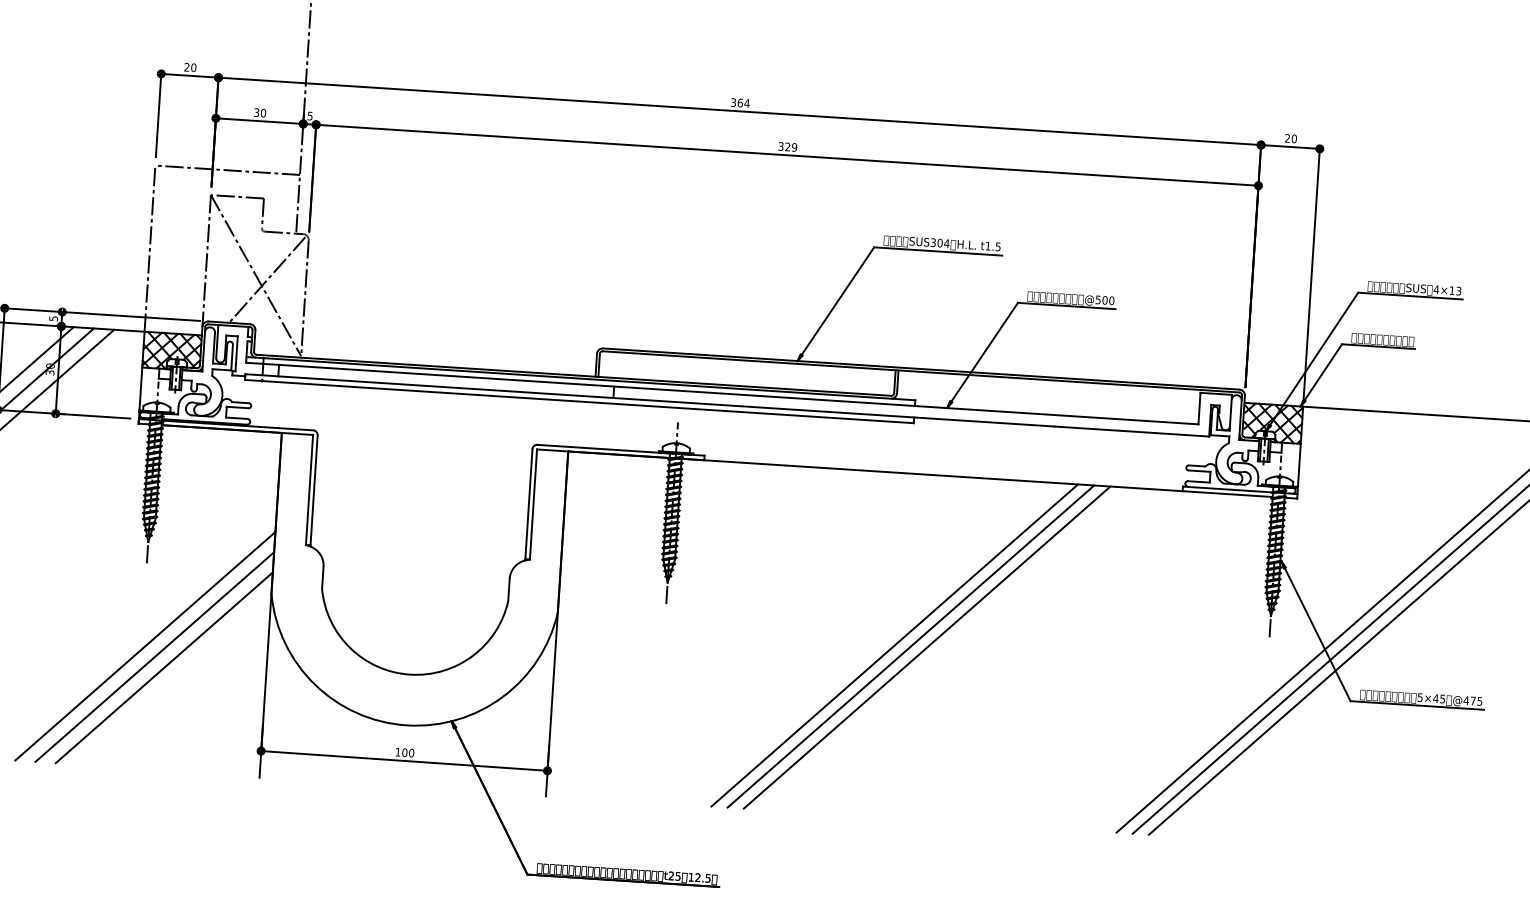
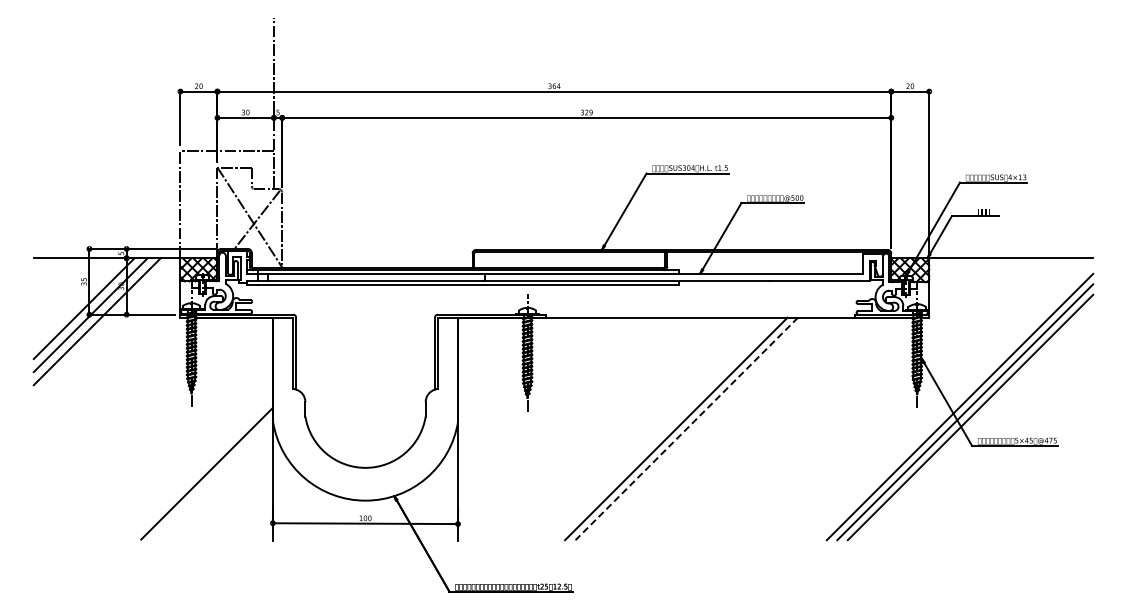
line: (146, 646) -> (194, 460), removed
line: (927, 646) -> (697, 428), removed
line: (910, 647) -> (686, 429), solid -> dashed
line: (154, 655) -> (200, 466), removed

